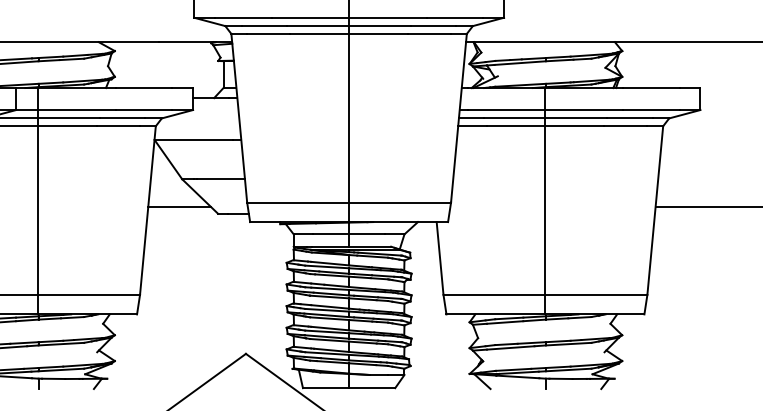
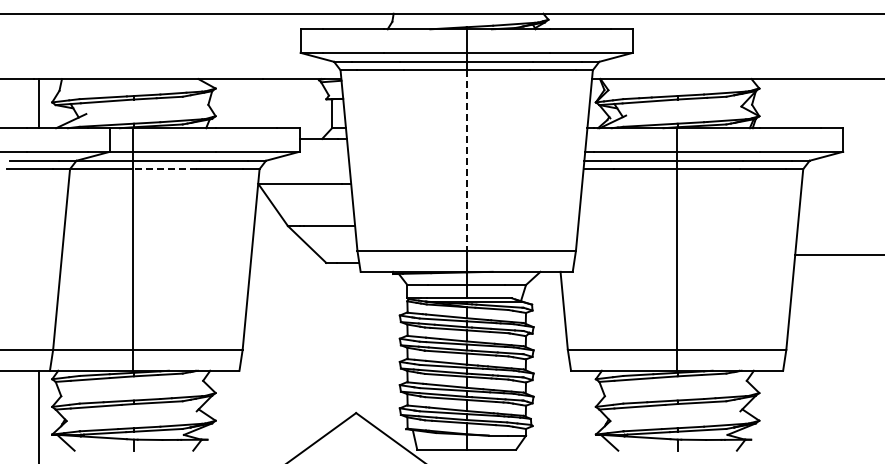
line: (348, 119) -> (466, 161), solid -> dashed
line: (67, 126) -> (164, 169), solid -> dashed
line: (179, 206) -> (284, 255), removed

